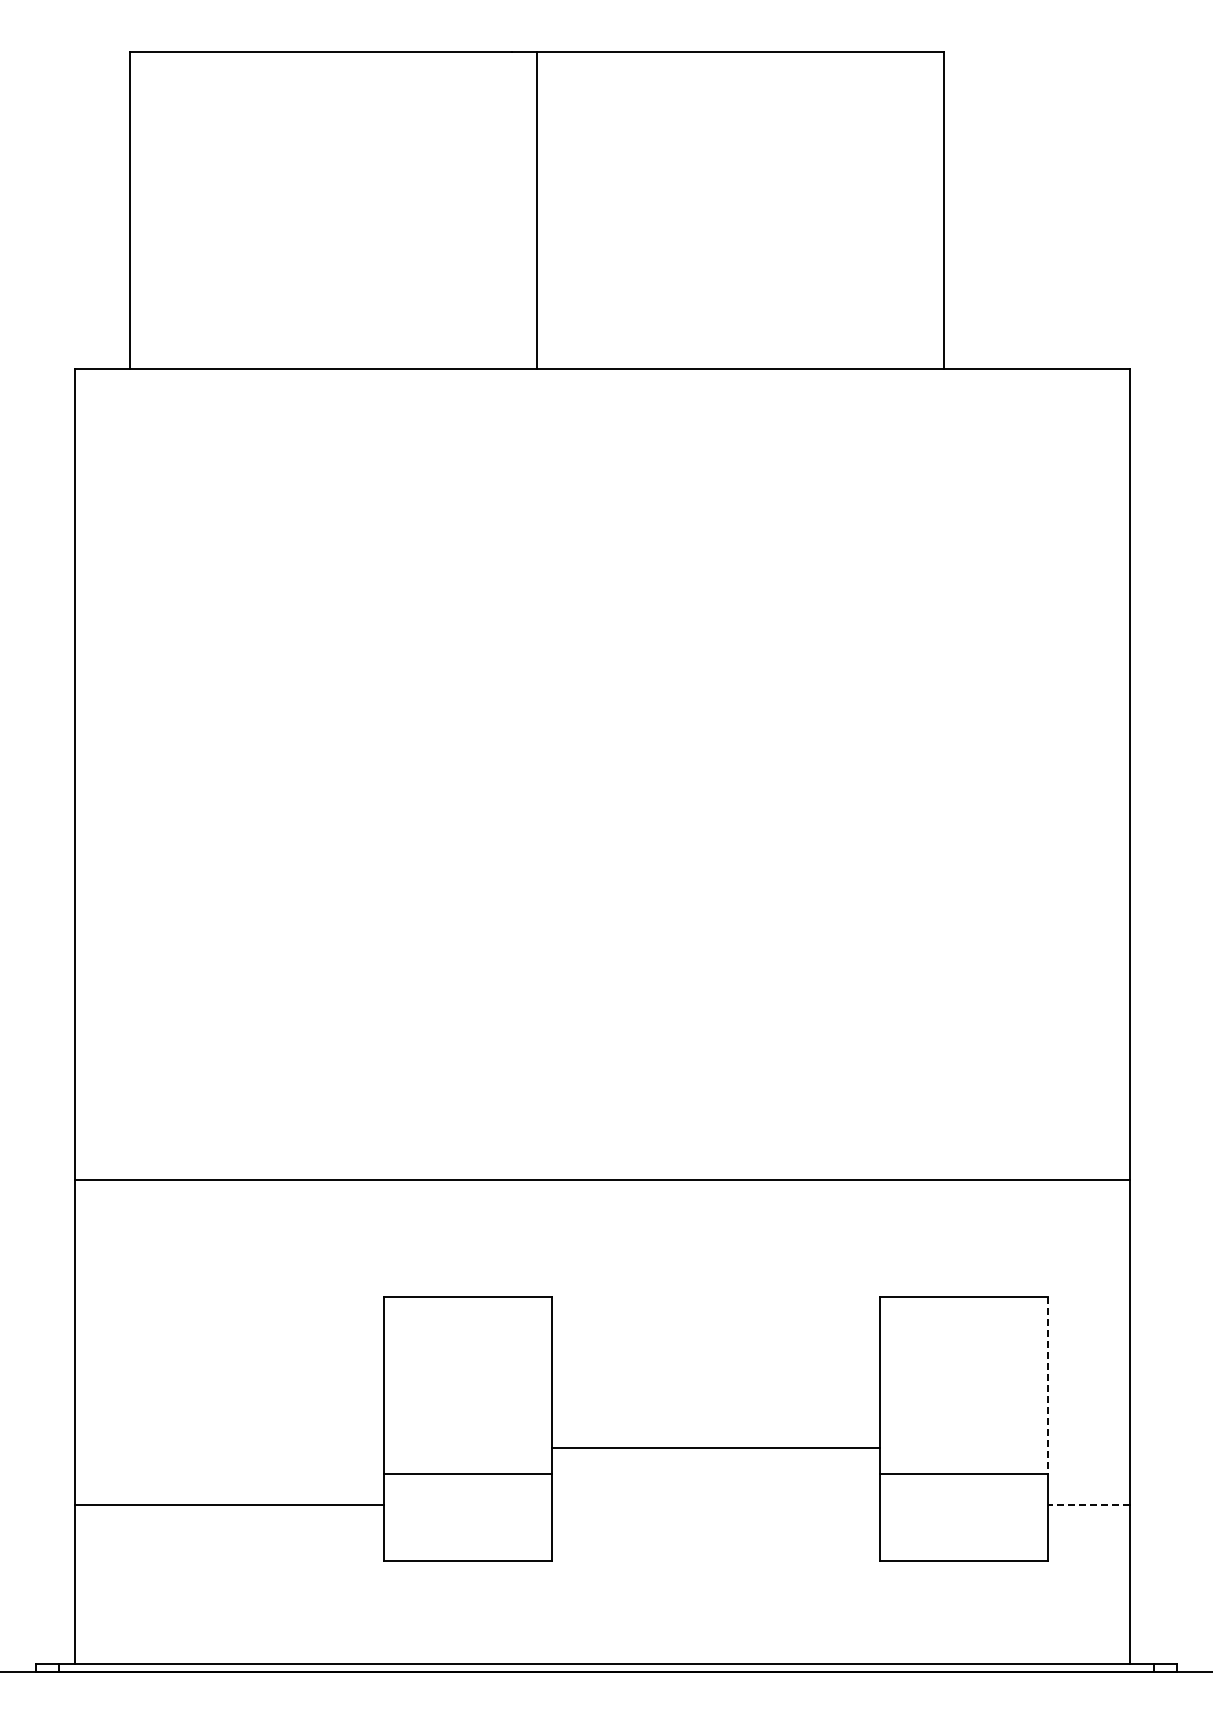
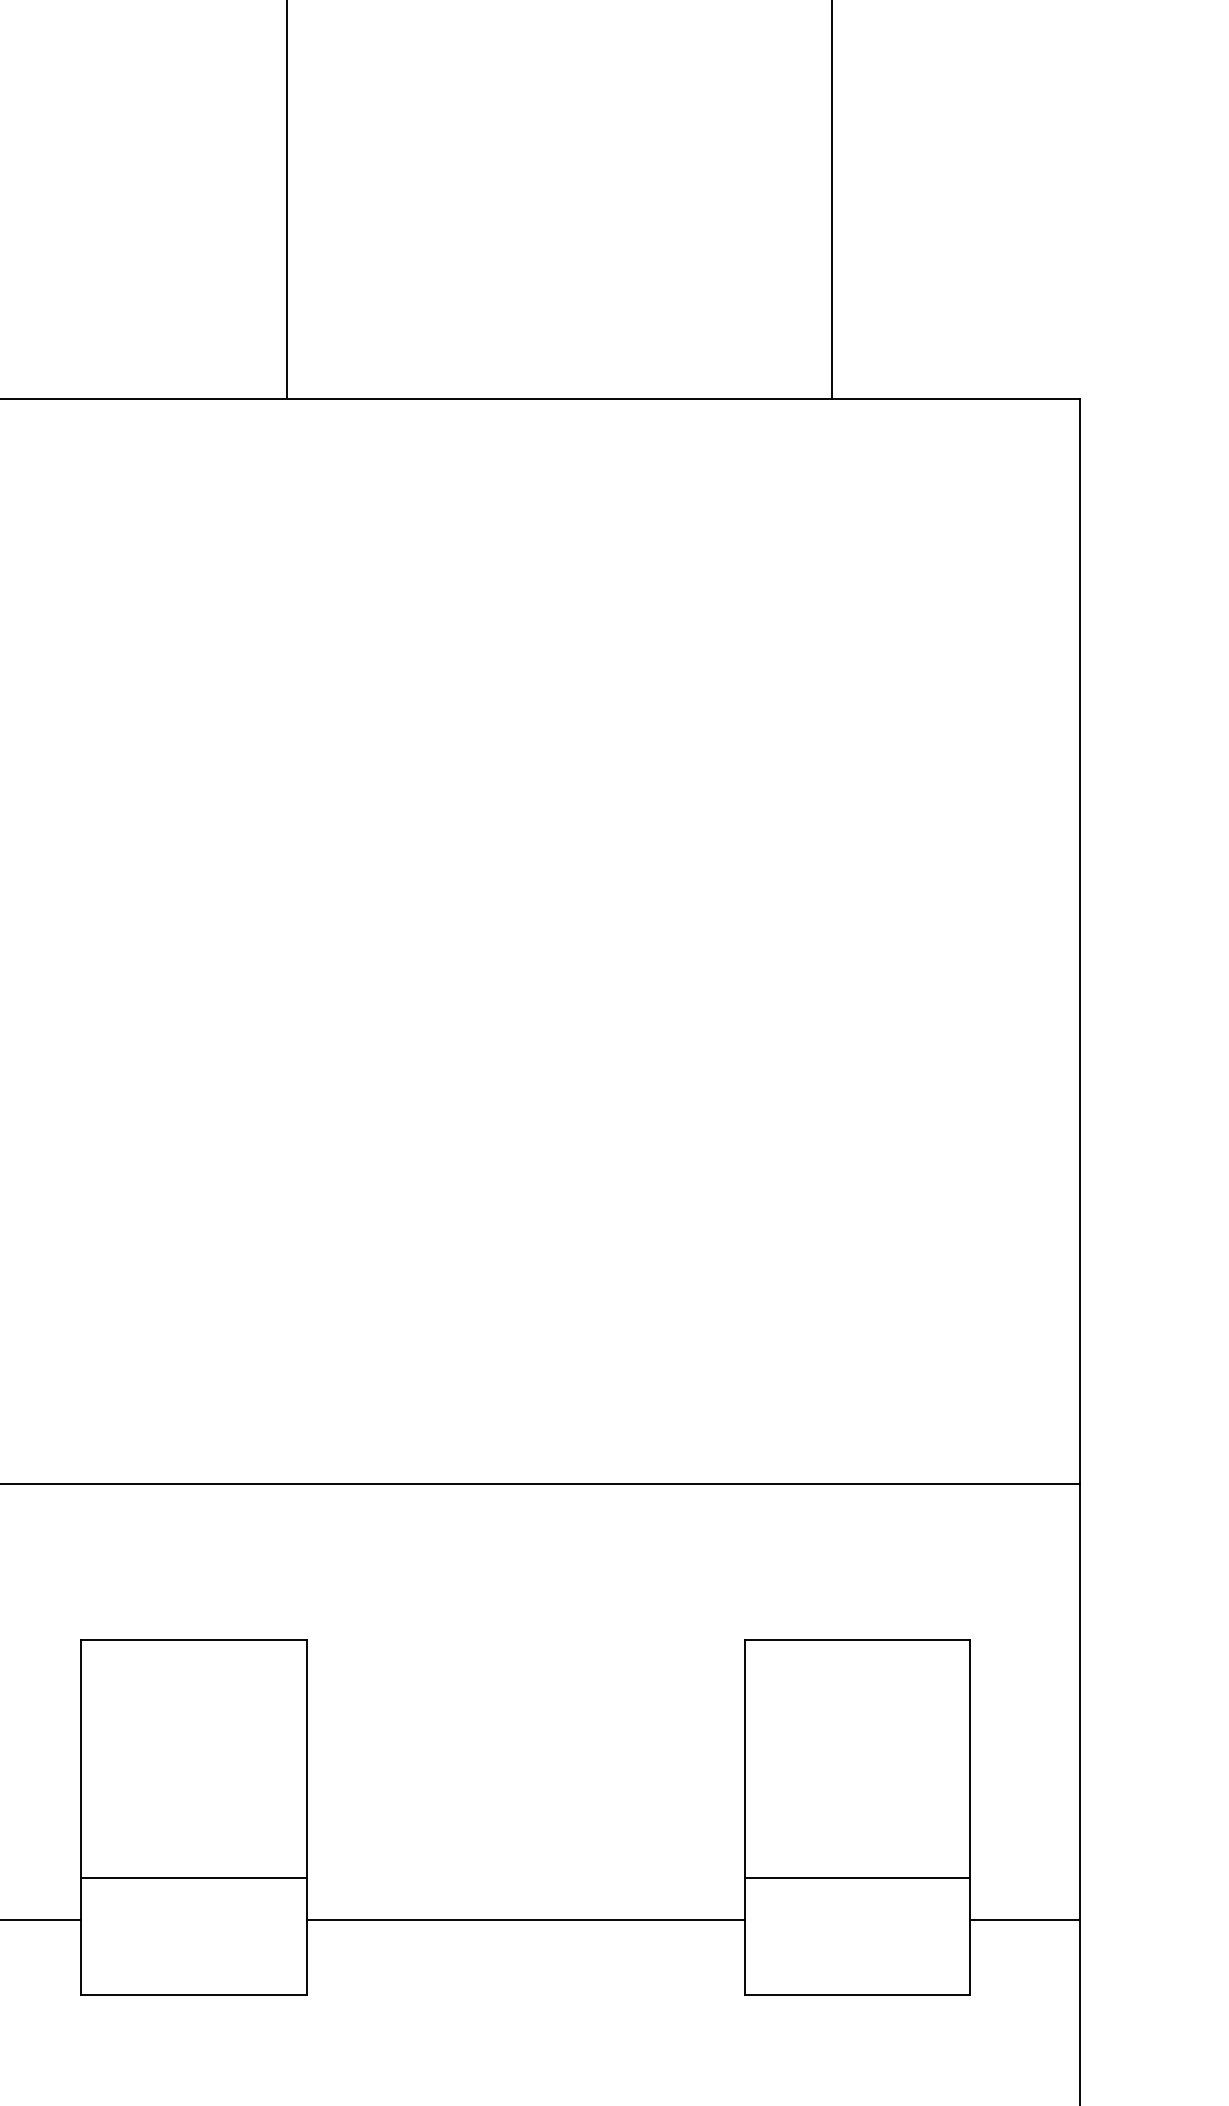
line: (1047, 1385) -> (970, 1759), dashed -> solid
line: (715, 1448) -> (525, 1920), moved
line: (1088, 1505) -> (1024, 1920), dashed -> solid

